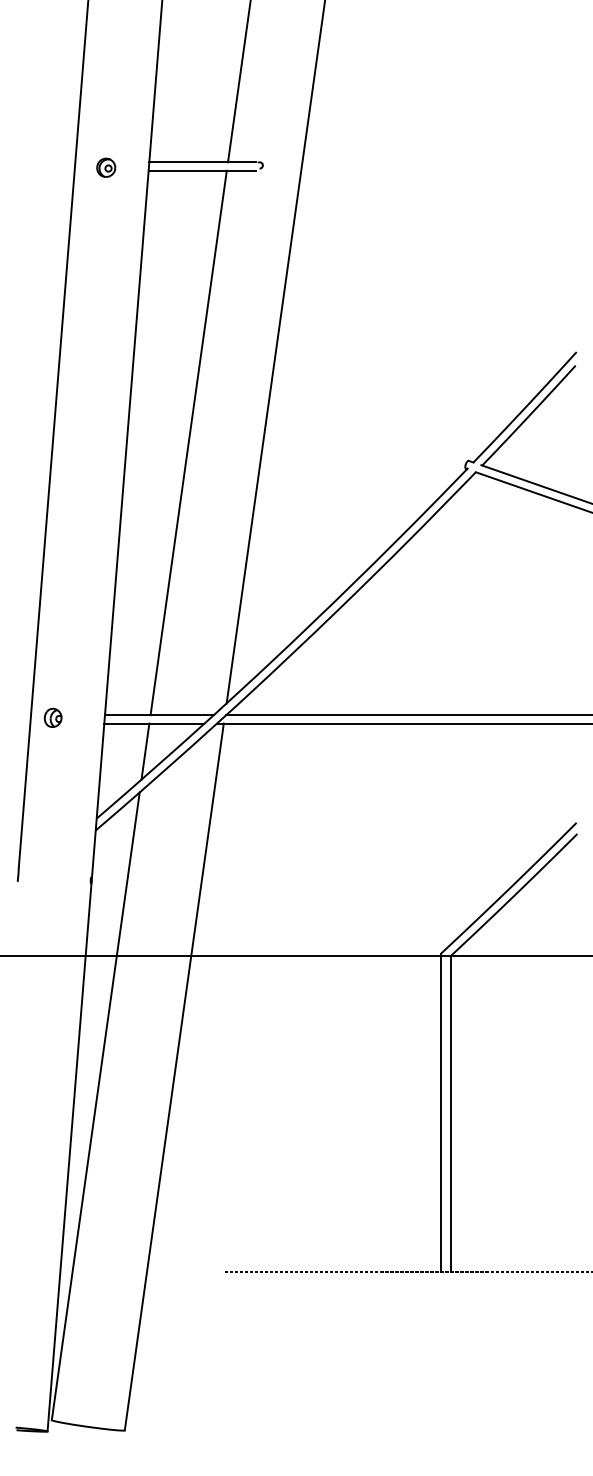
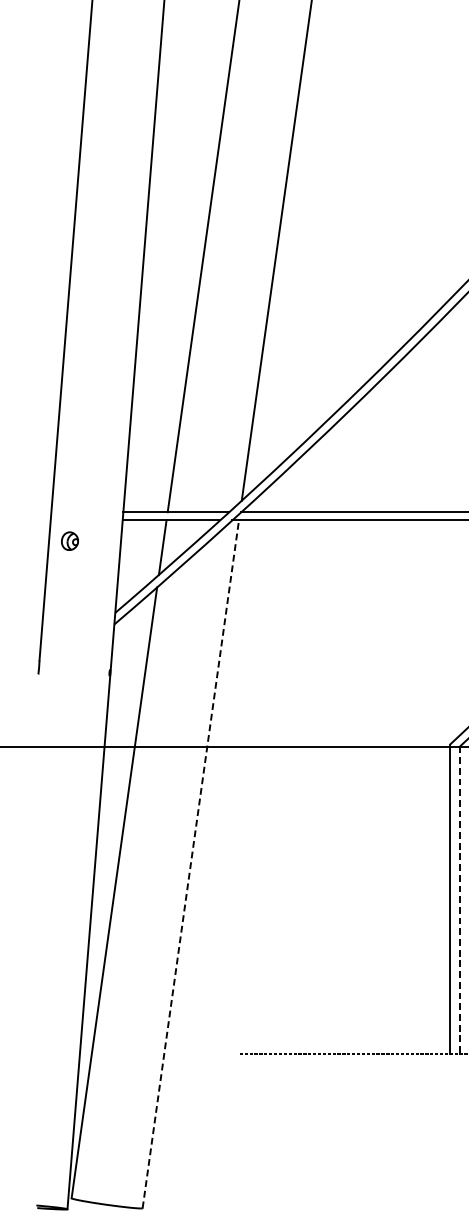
part: (52, 717) -> (69, 540), moved
line: (174, 1076) -> (191, 863), solid -> dashed
line: (451, 1114) -> (460, 900), solid -> dashed

